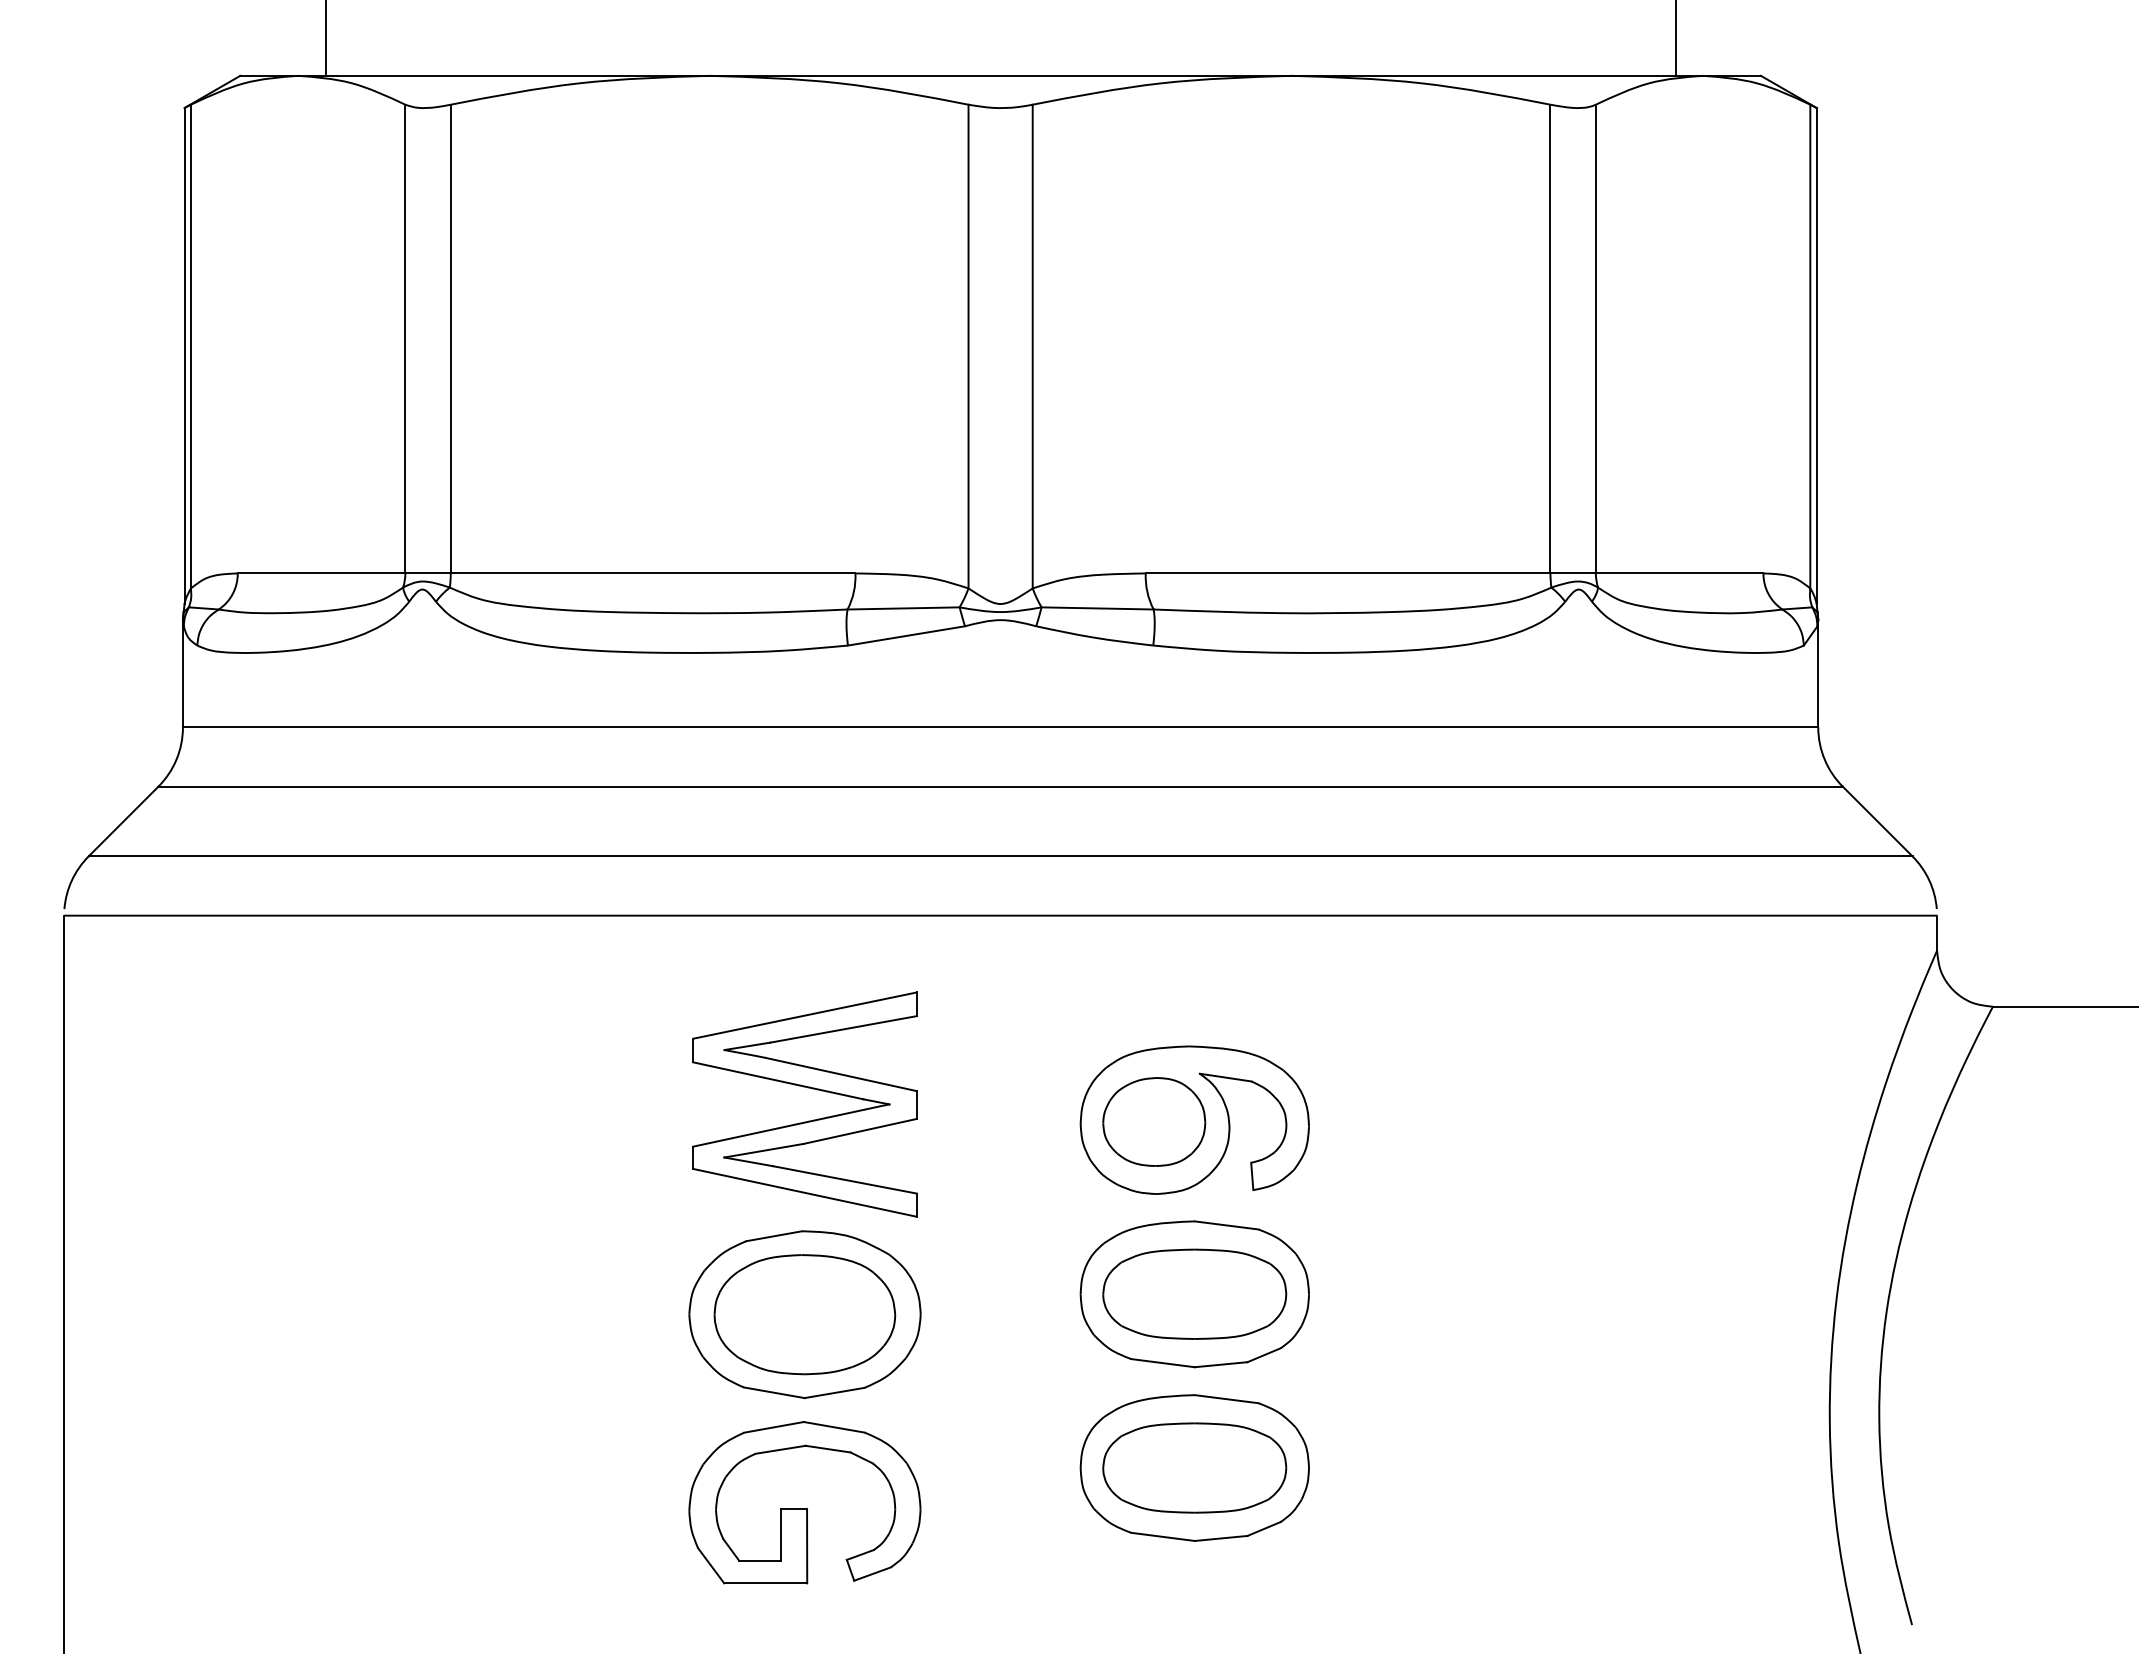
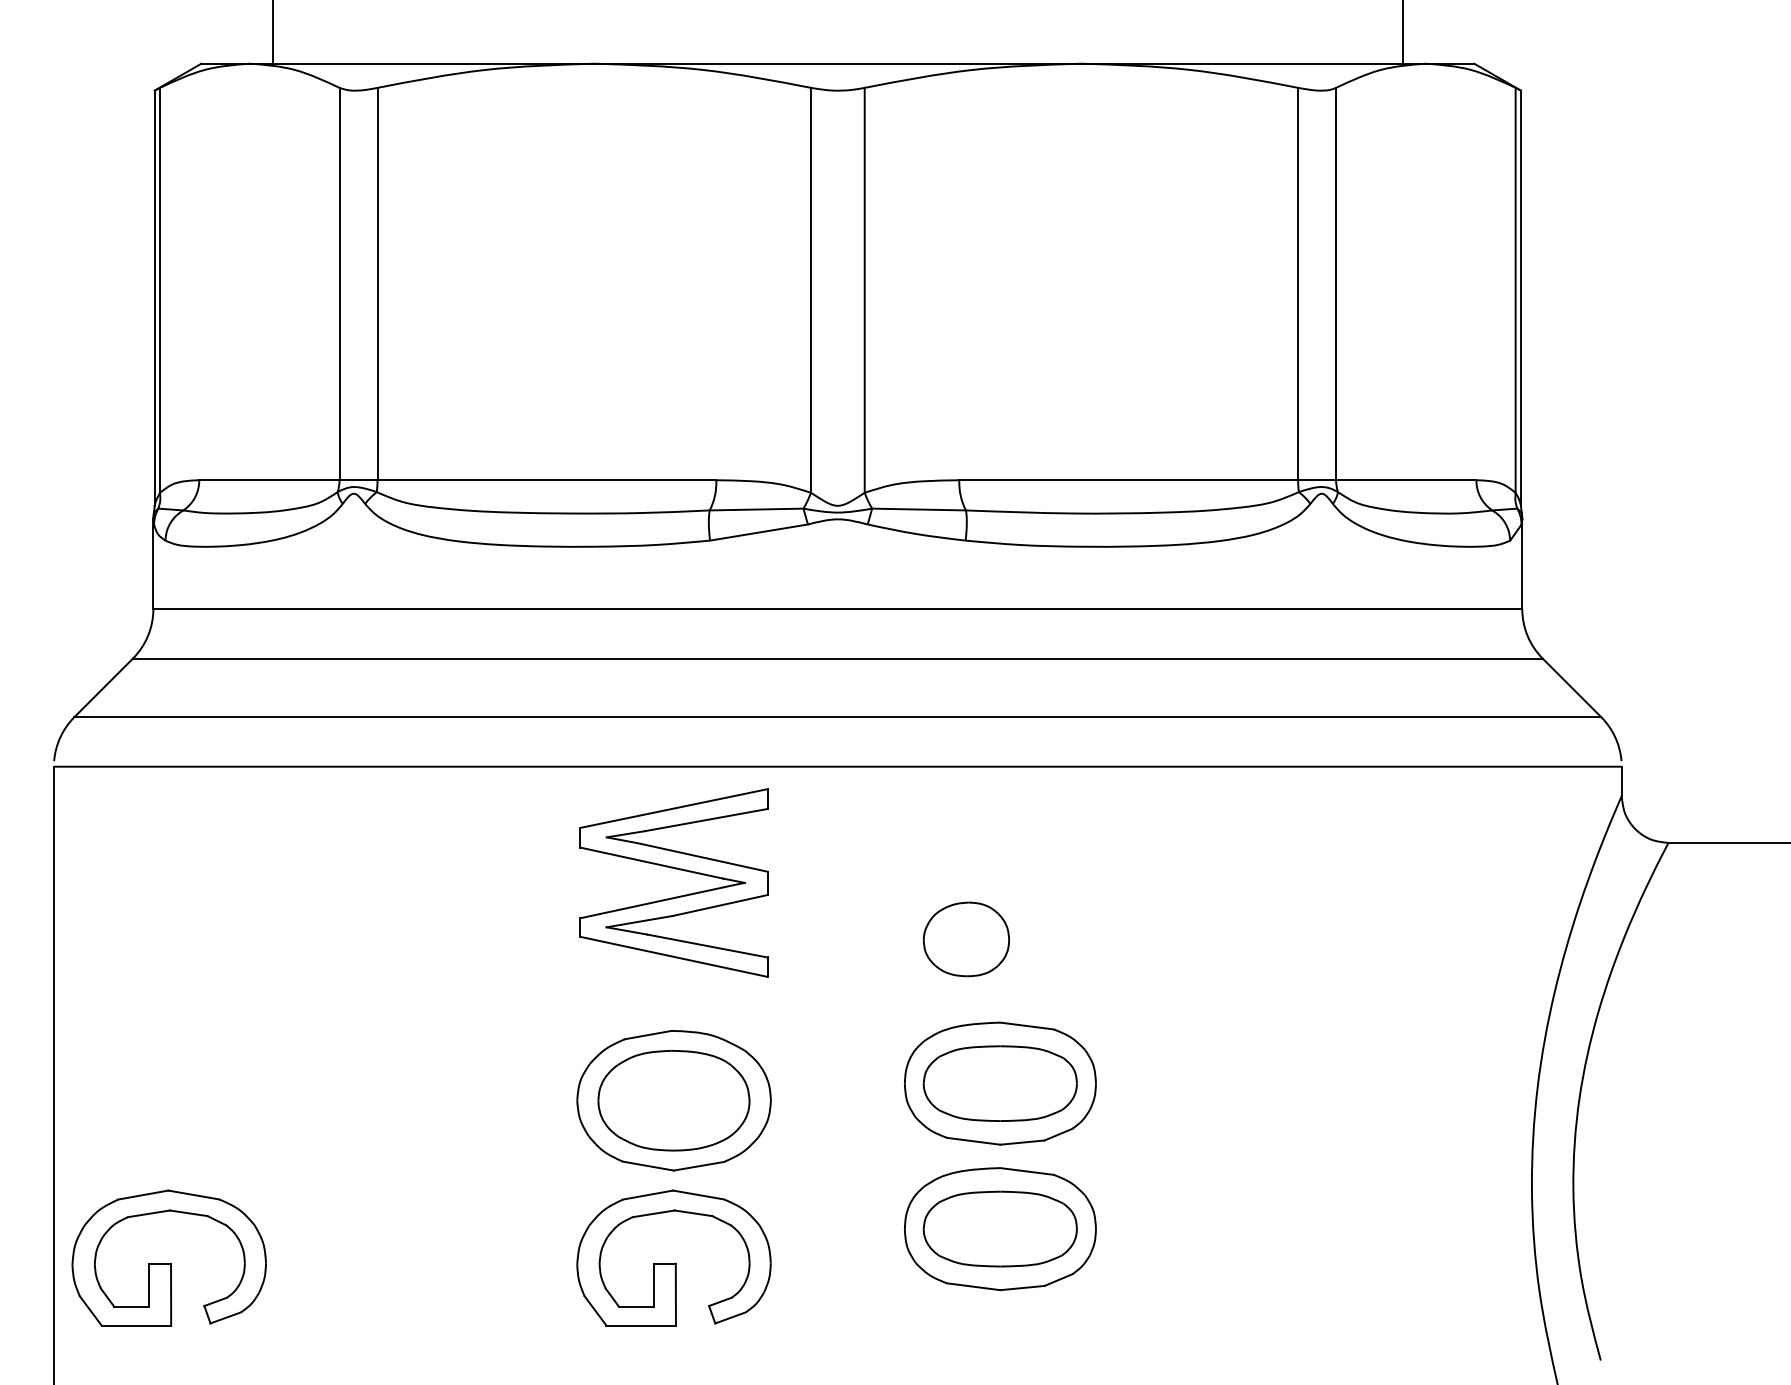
part: (807, 1088) -> (676, 869), moved
part: (1194, 1119) -> (1000, 937), removed
part: (201, 1502) -> (168, 1257), added

